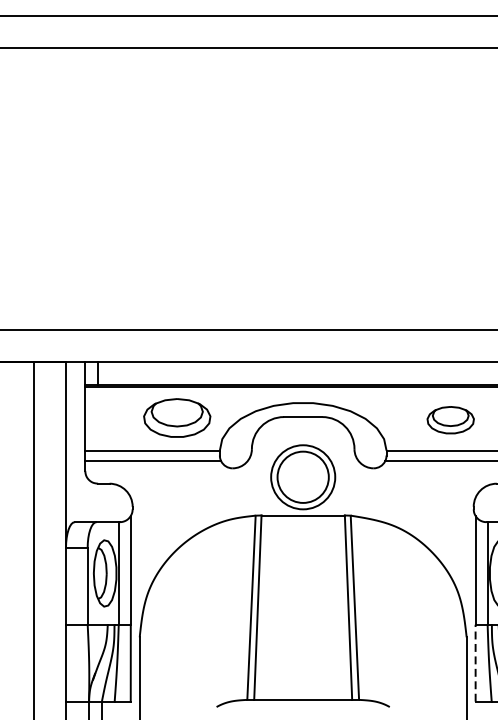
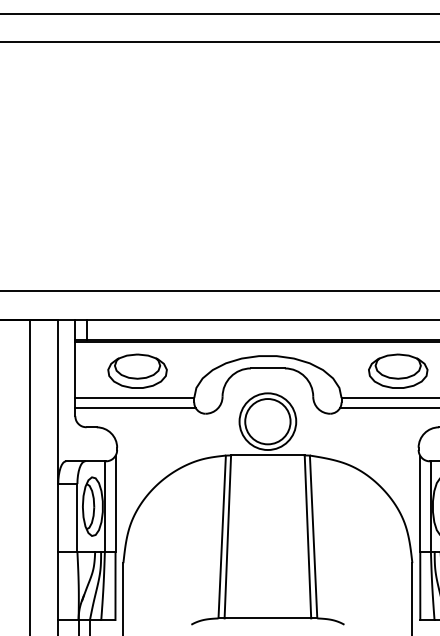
part: (177, 417) -> (137, 370), moved
part: (450, 419) -> (398, 370), size x1.43
line: (475, 663) -> (420, 586), dashed -> solid

